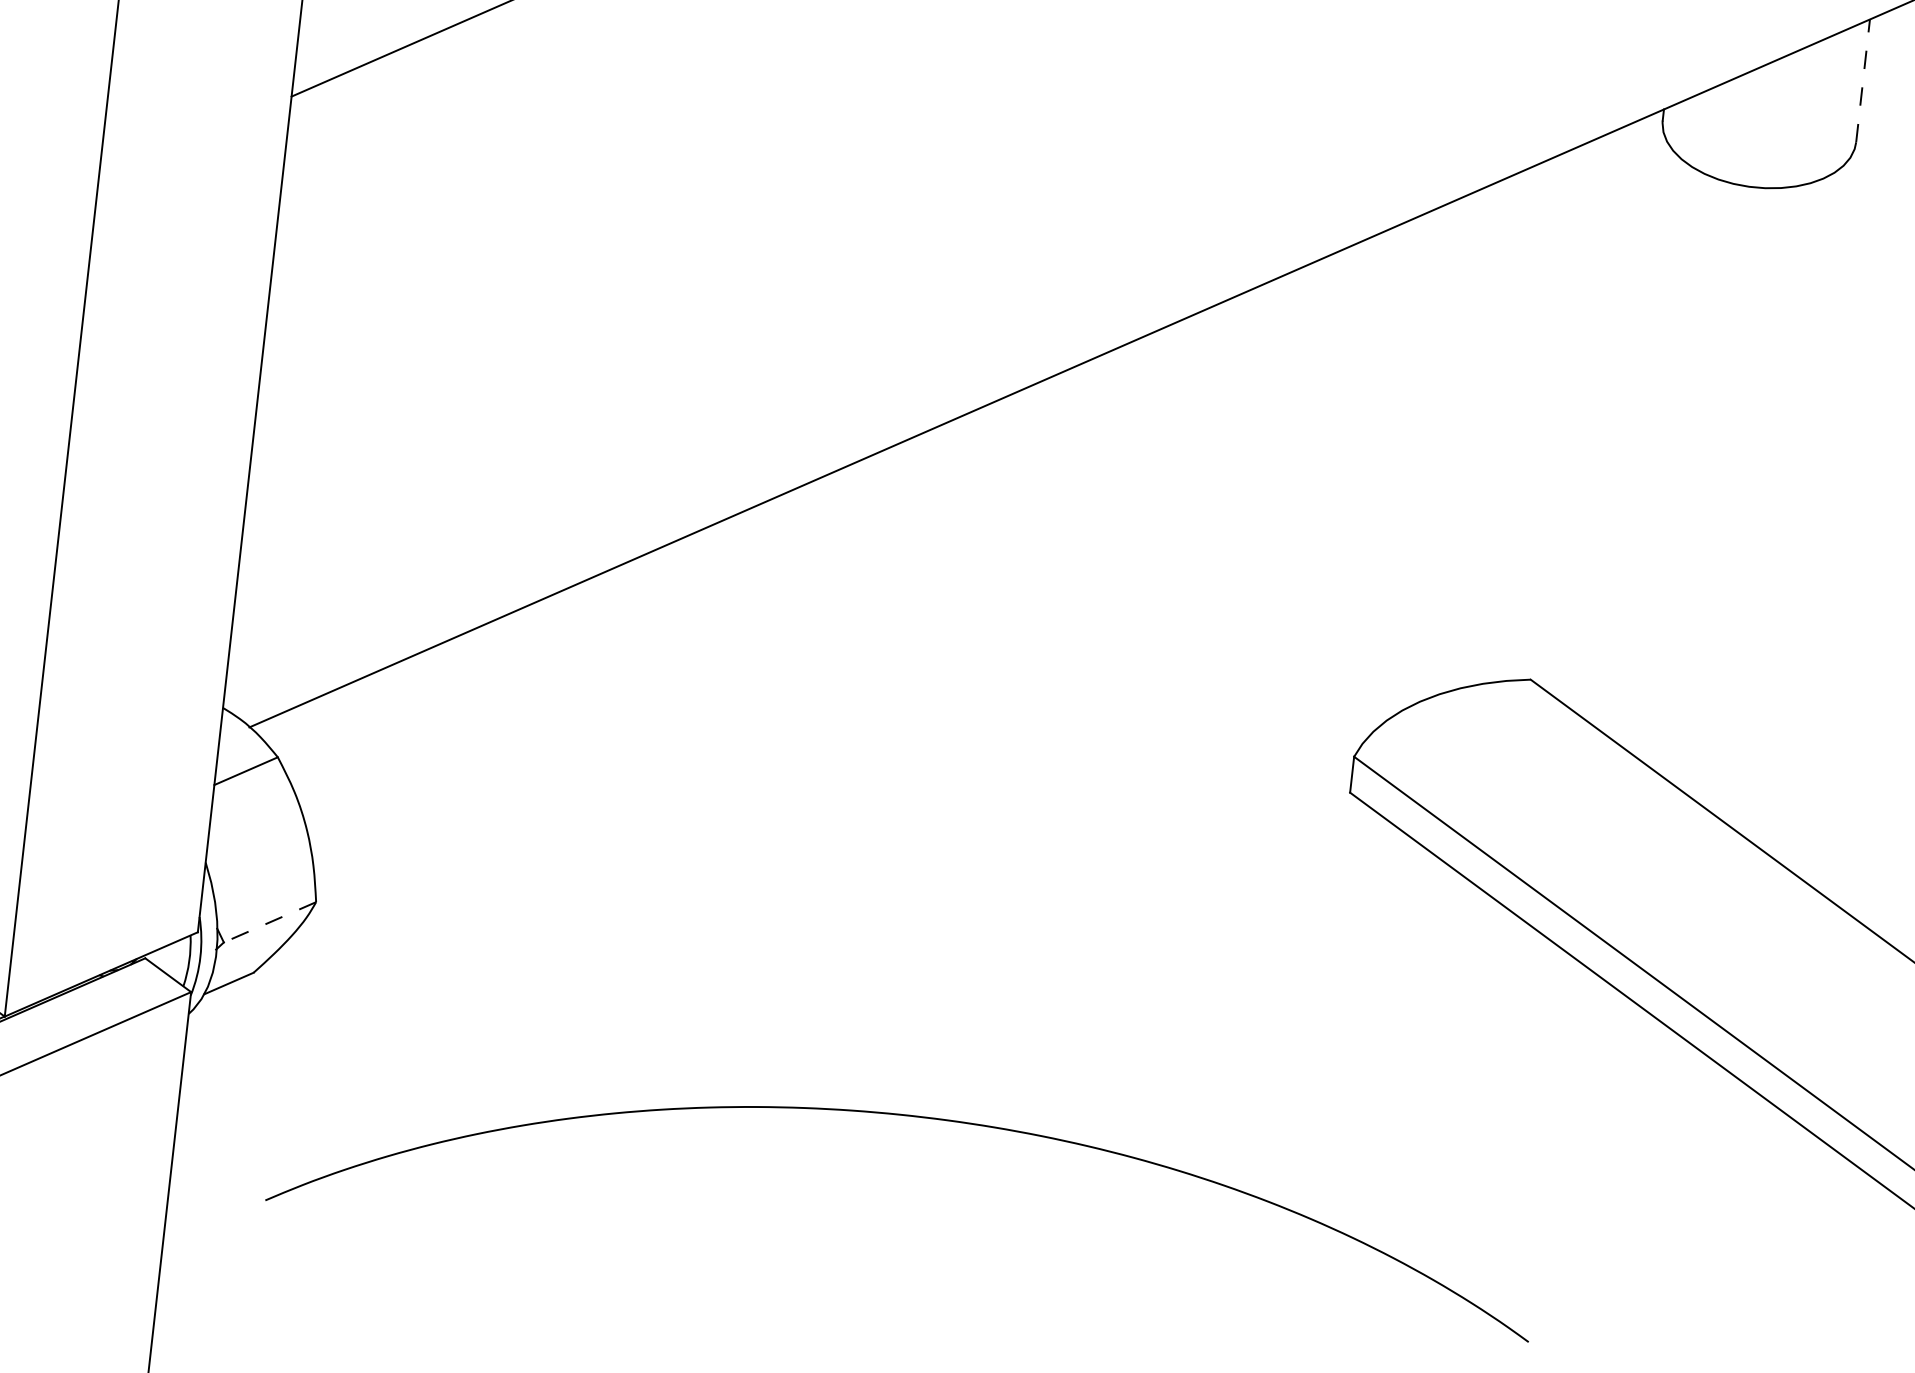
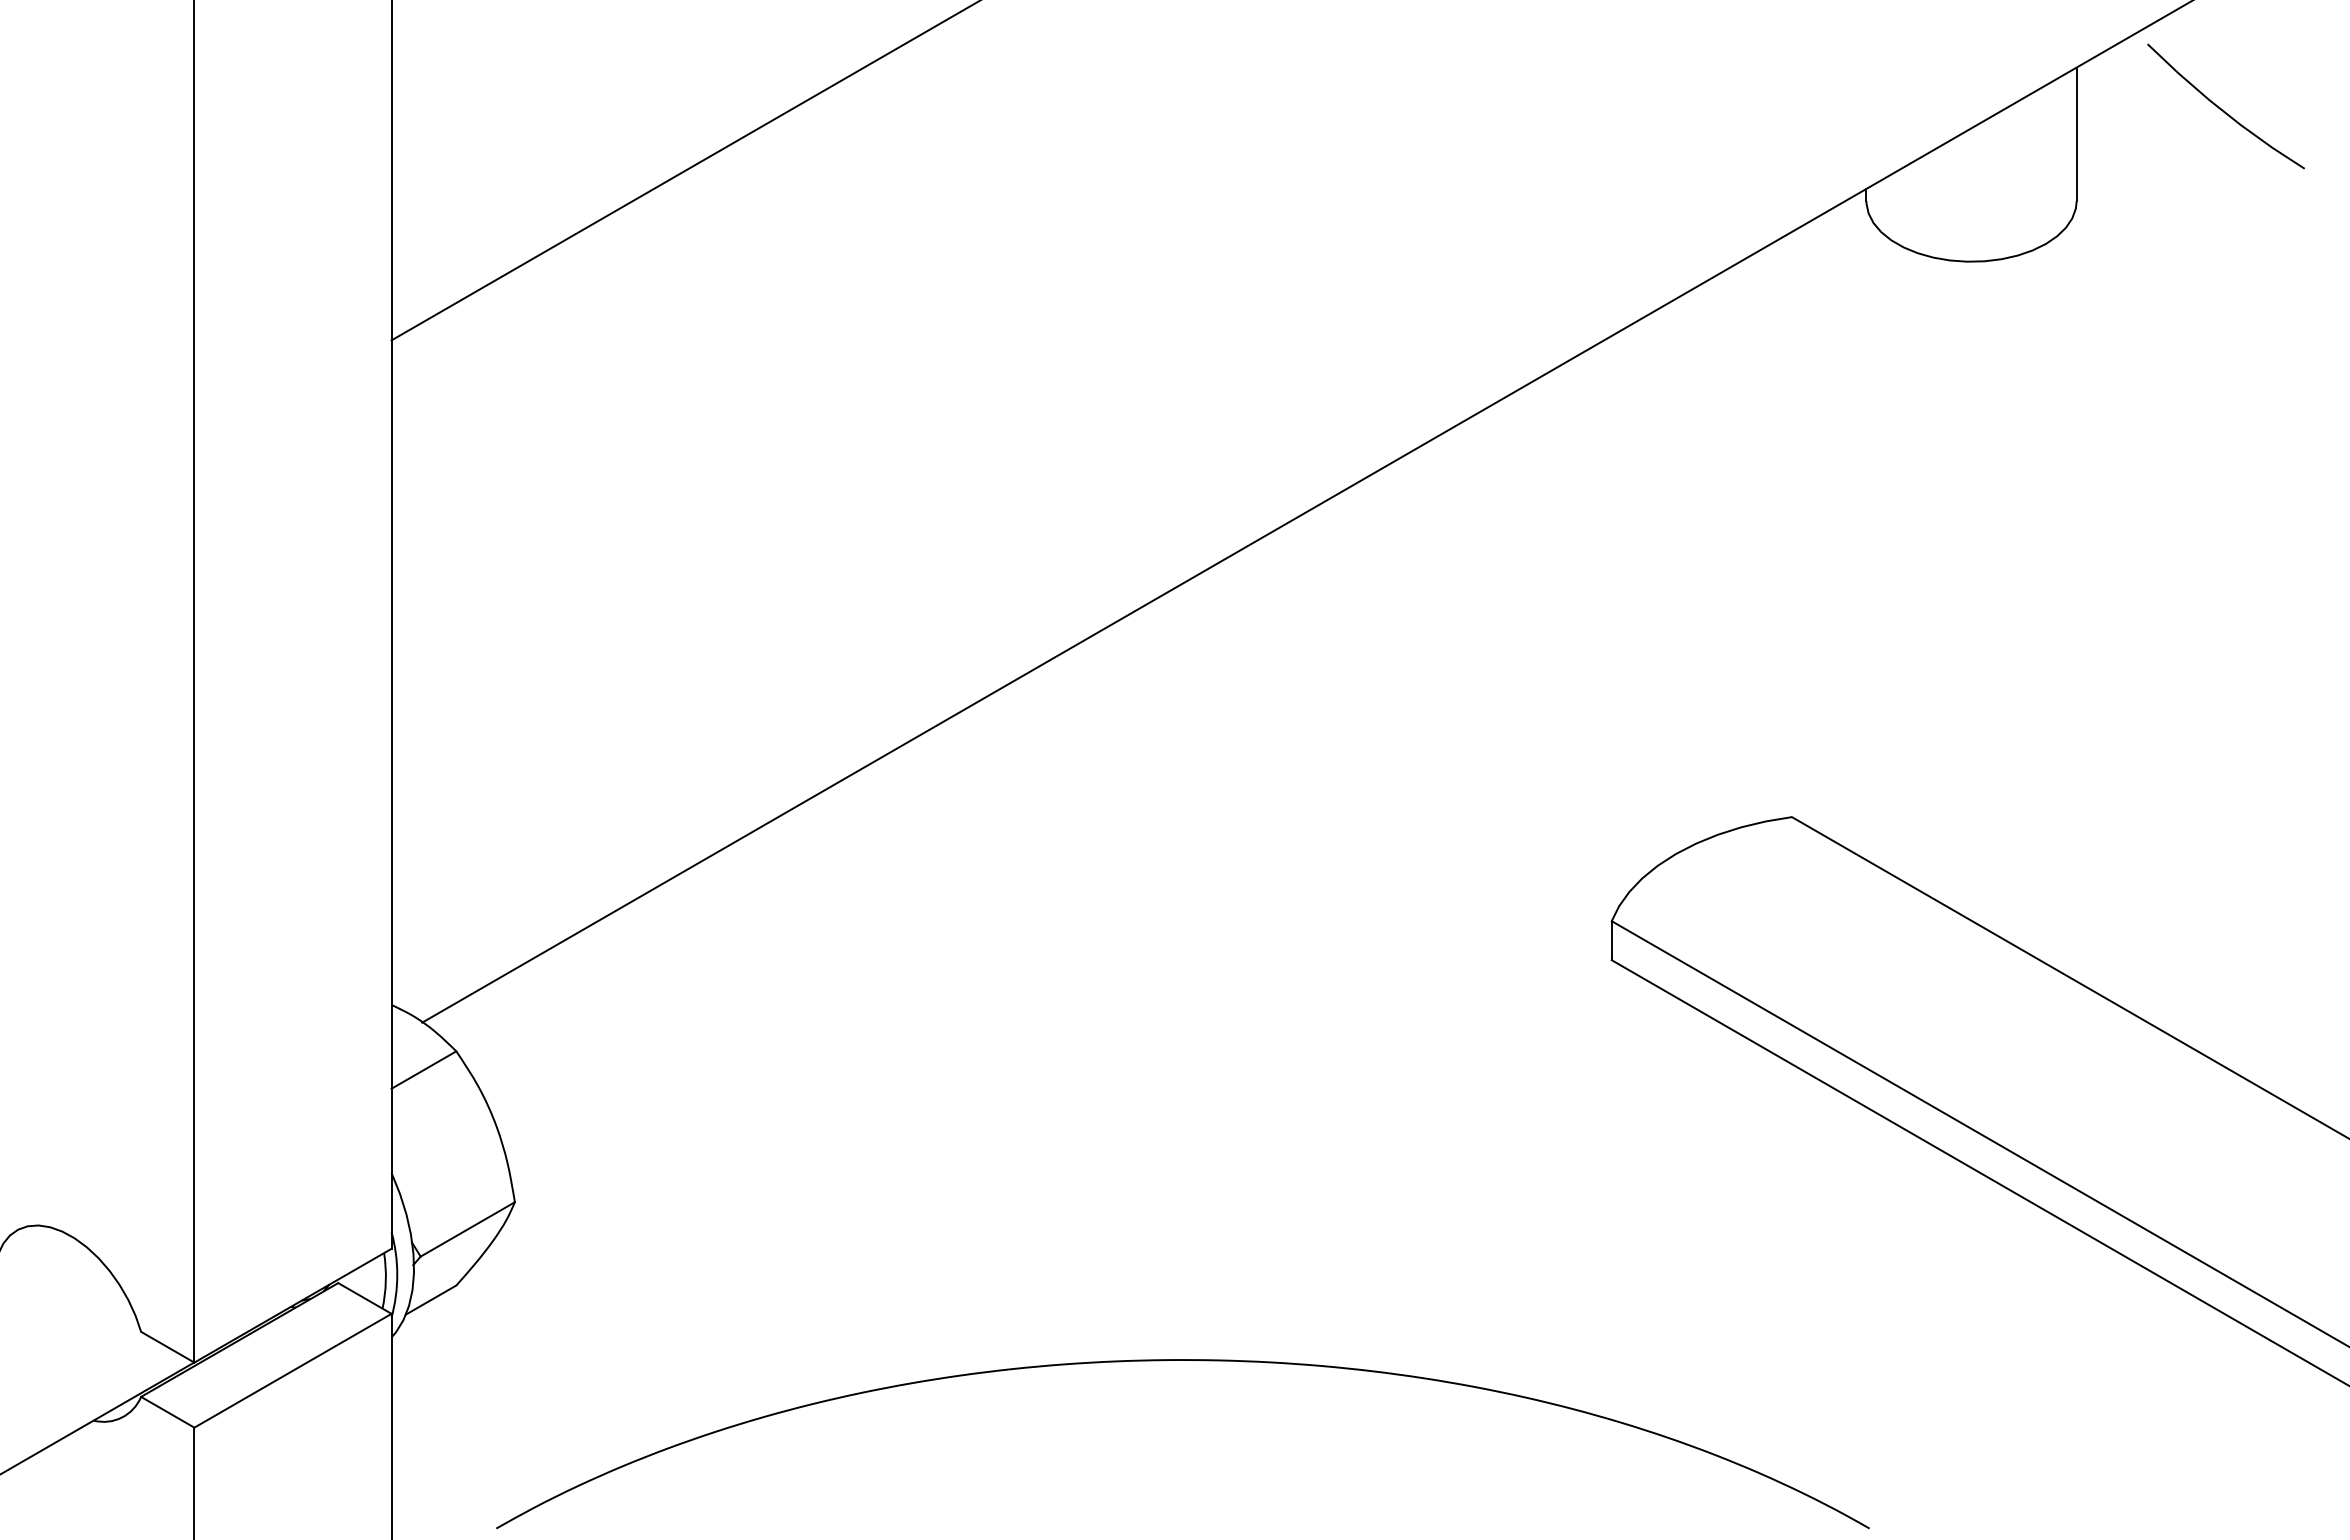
line: (1862, 81) -> (2076, 134), dashed -> solid
line: (269, 922) -> (467, 1229), dashed -> solid

